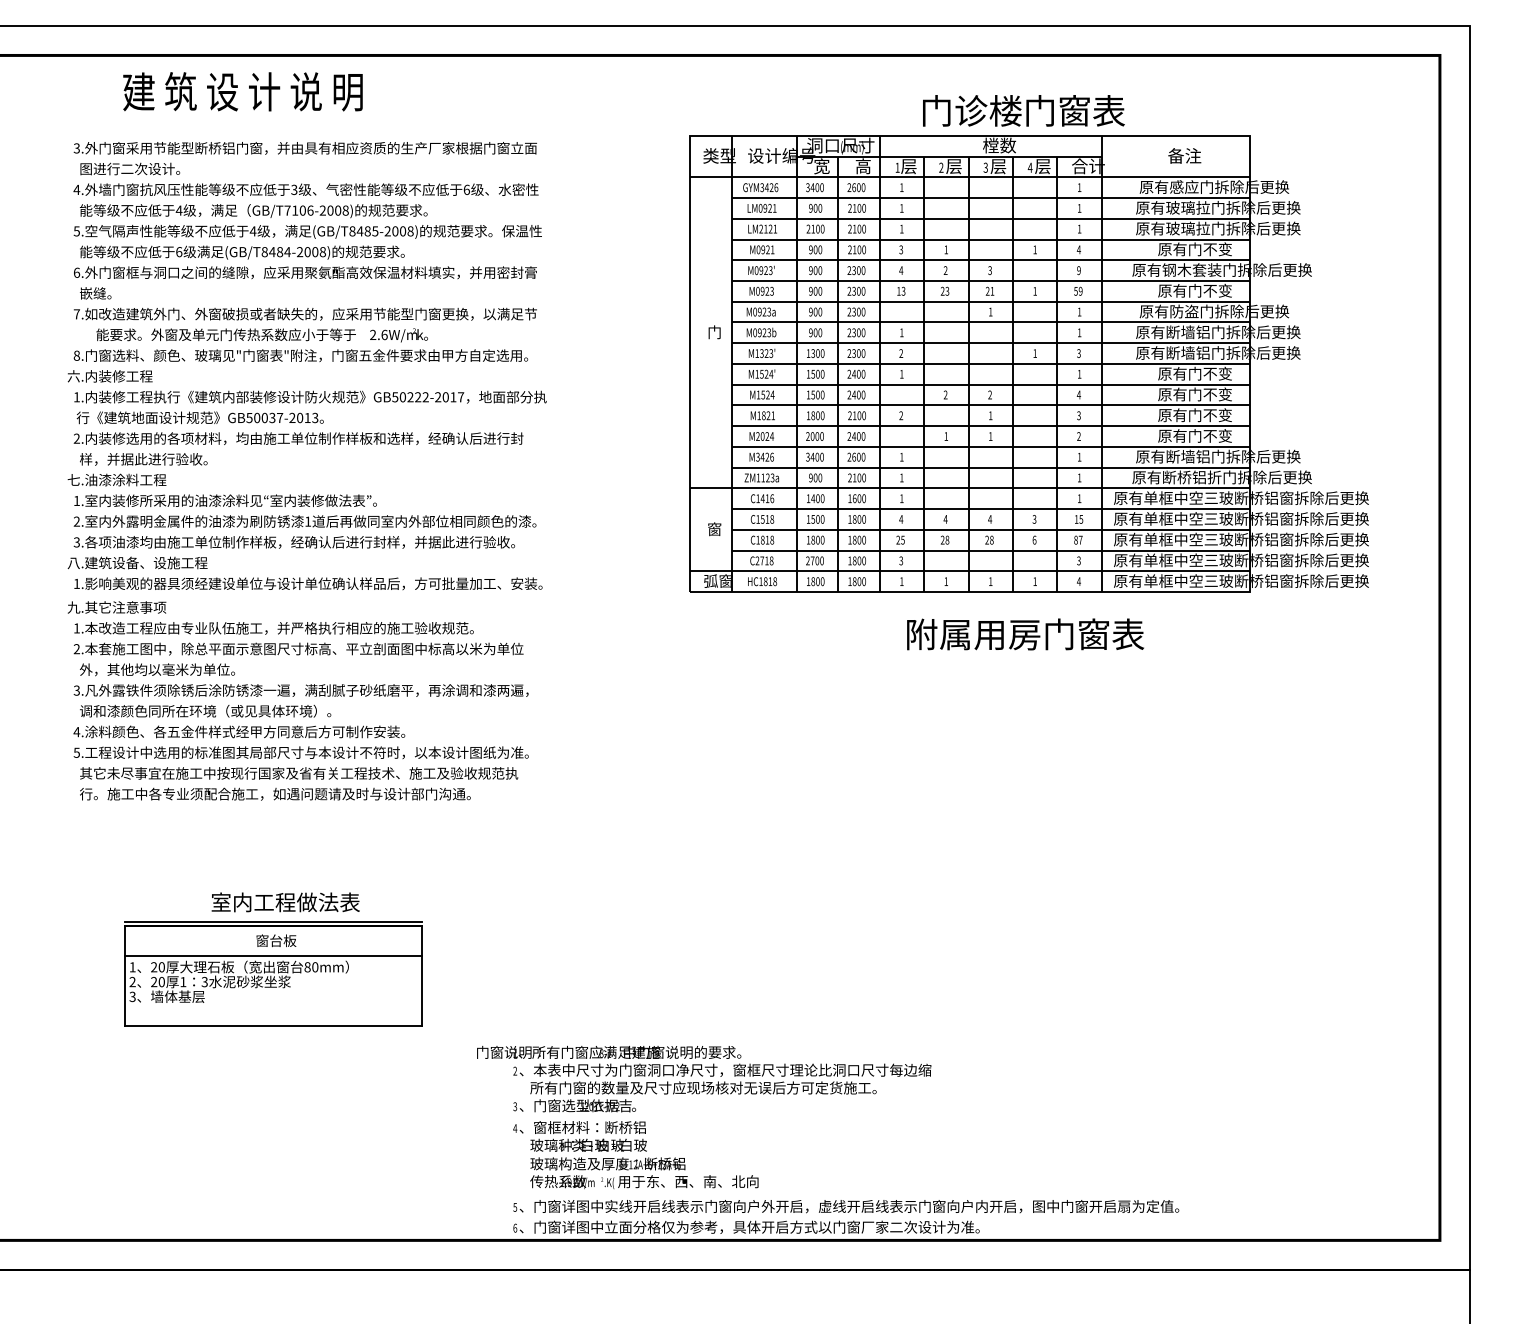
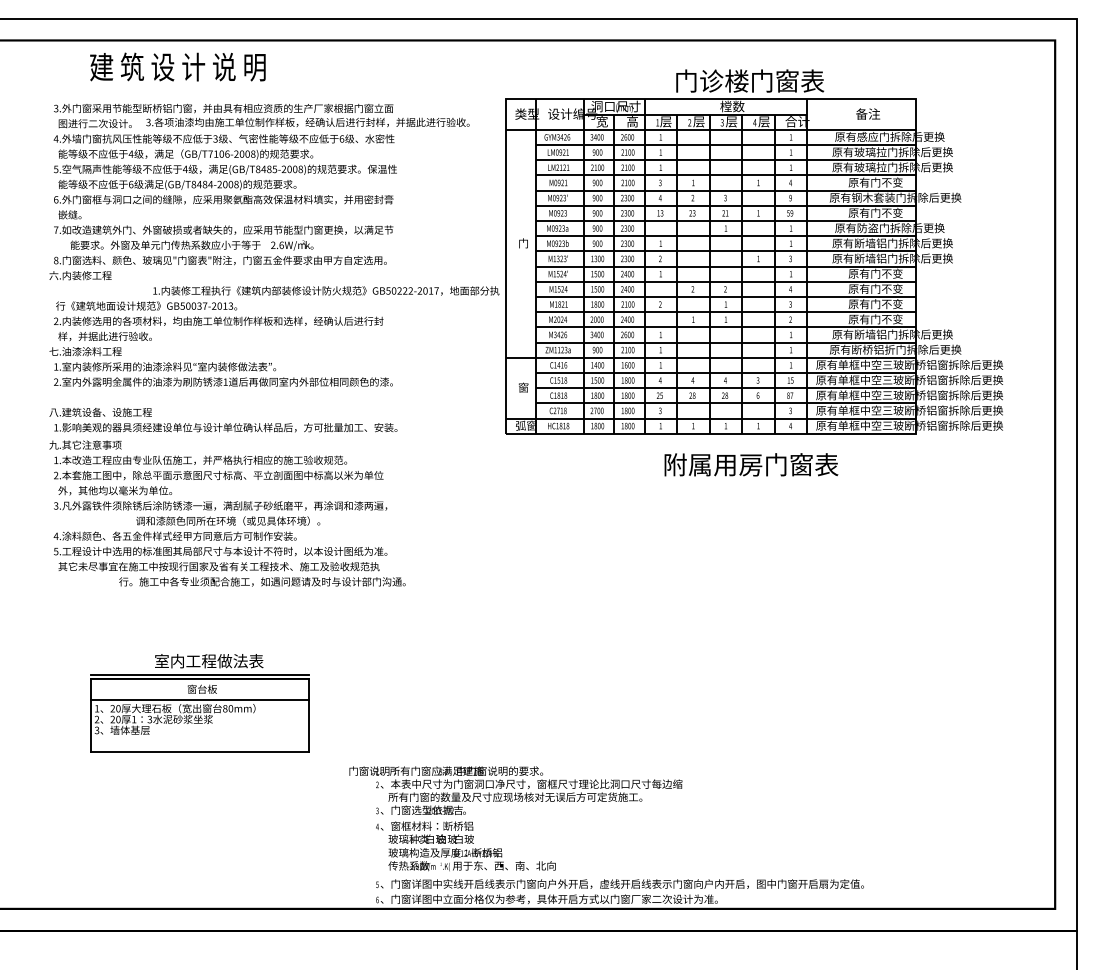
text: (310, 396) -> (326, 290), moved
text: (293, 542) -> (307, 122), moved
text: (205, 711) -> (228, 521), moved
text: (275, 793) -> (262, 581), moved

